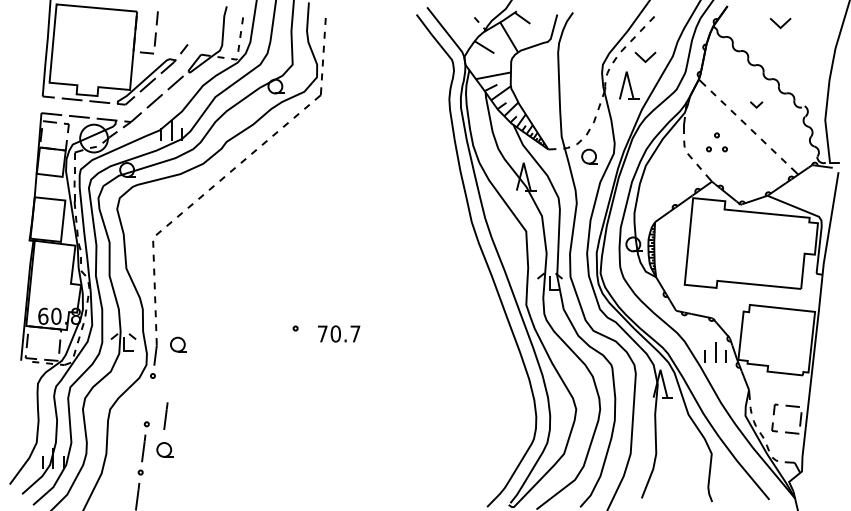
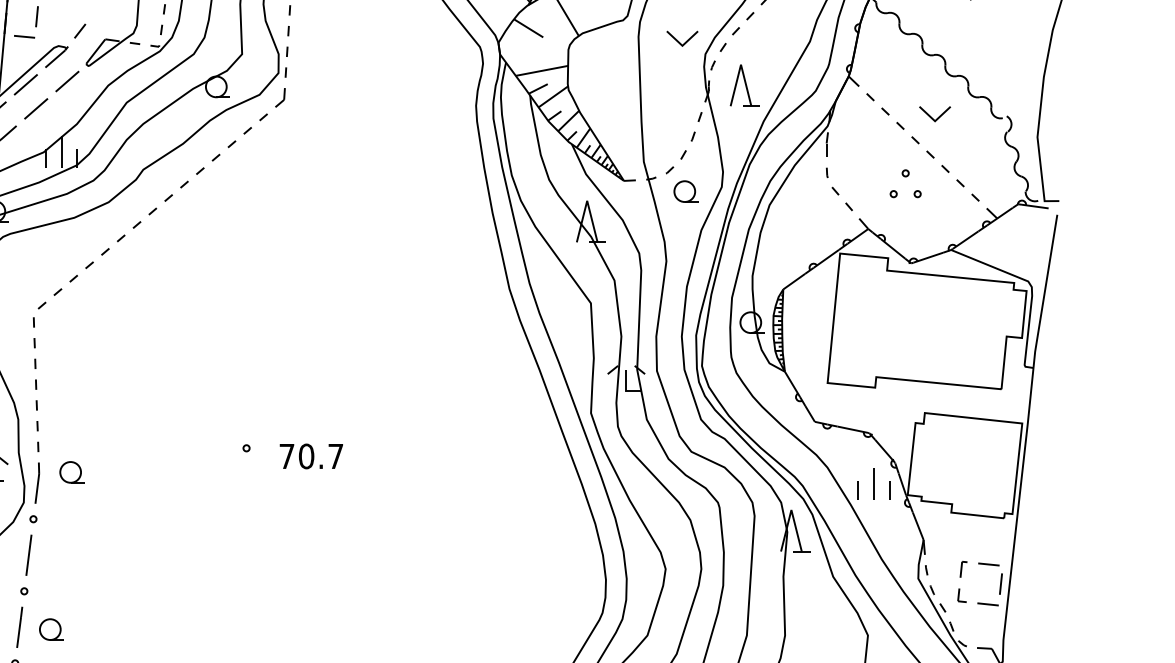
part: (645, 57) -> (682, 39), moved
part: (756, 104) -> (934, 113), size x1.67
part: (716, 142) -> (904, 183), moved
line: (165, 415) -> (28, 554), moved

